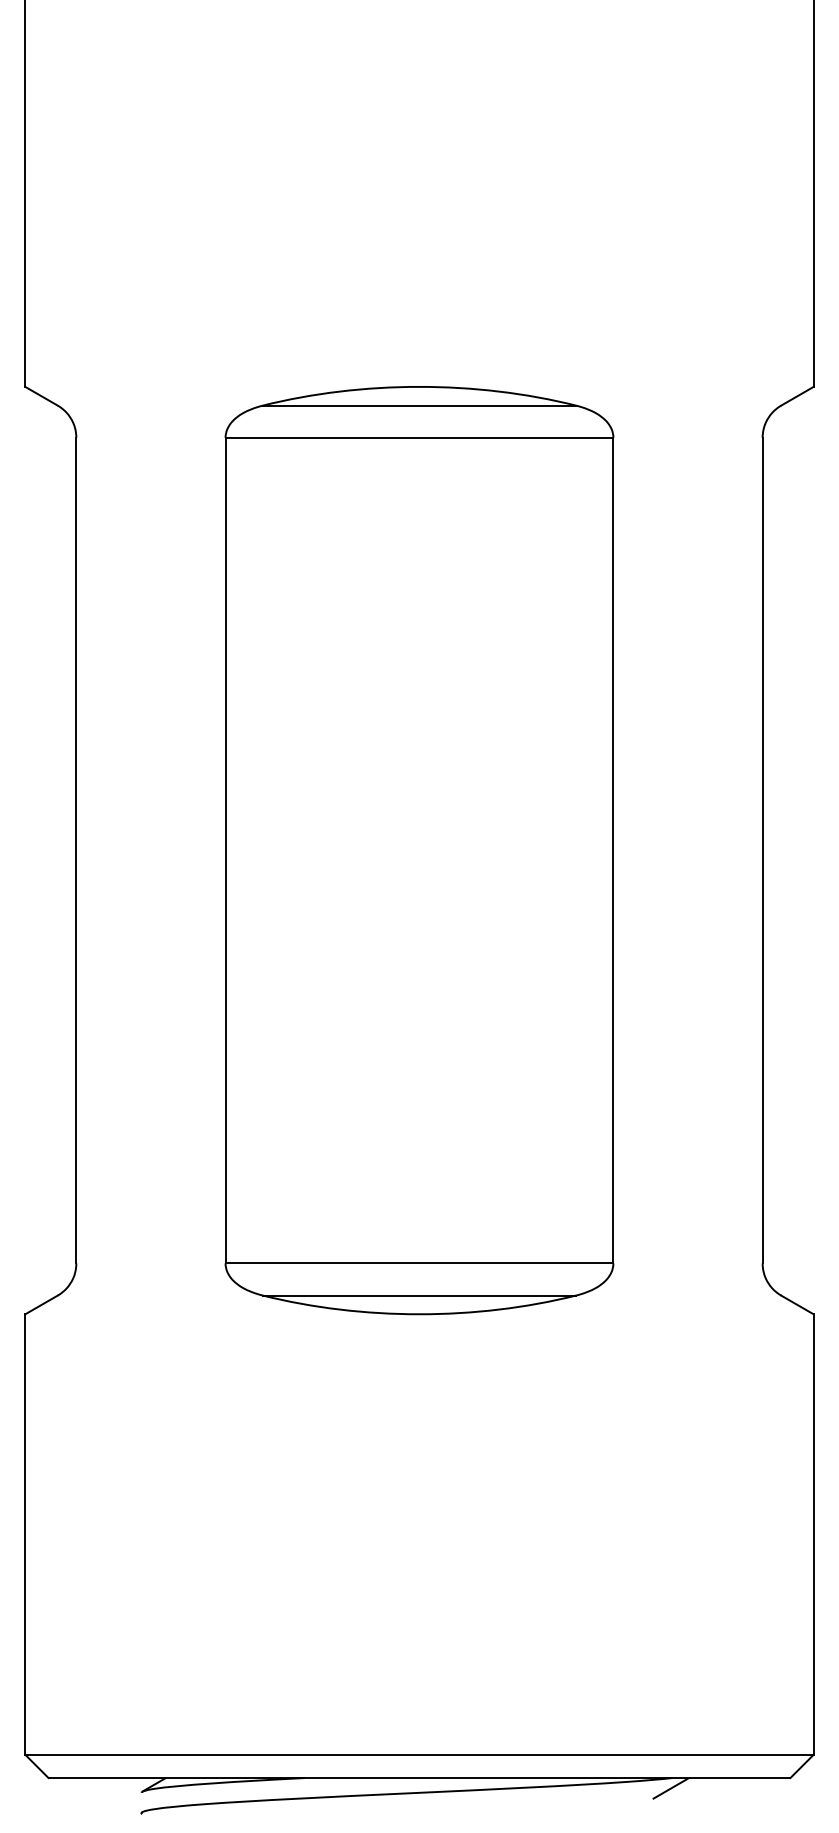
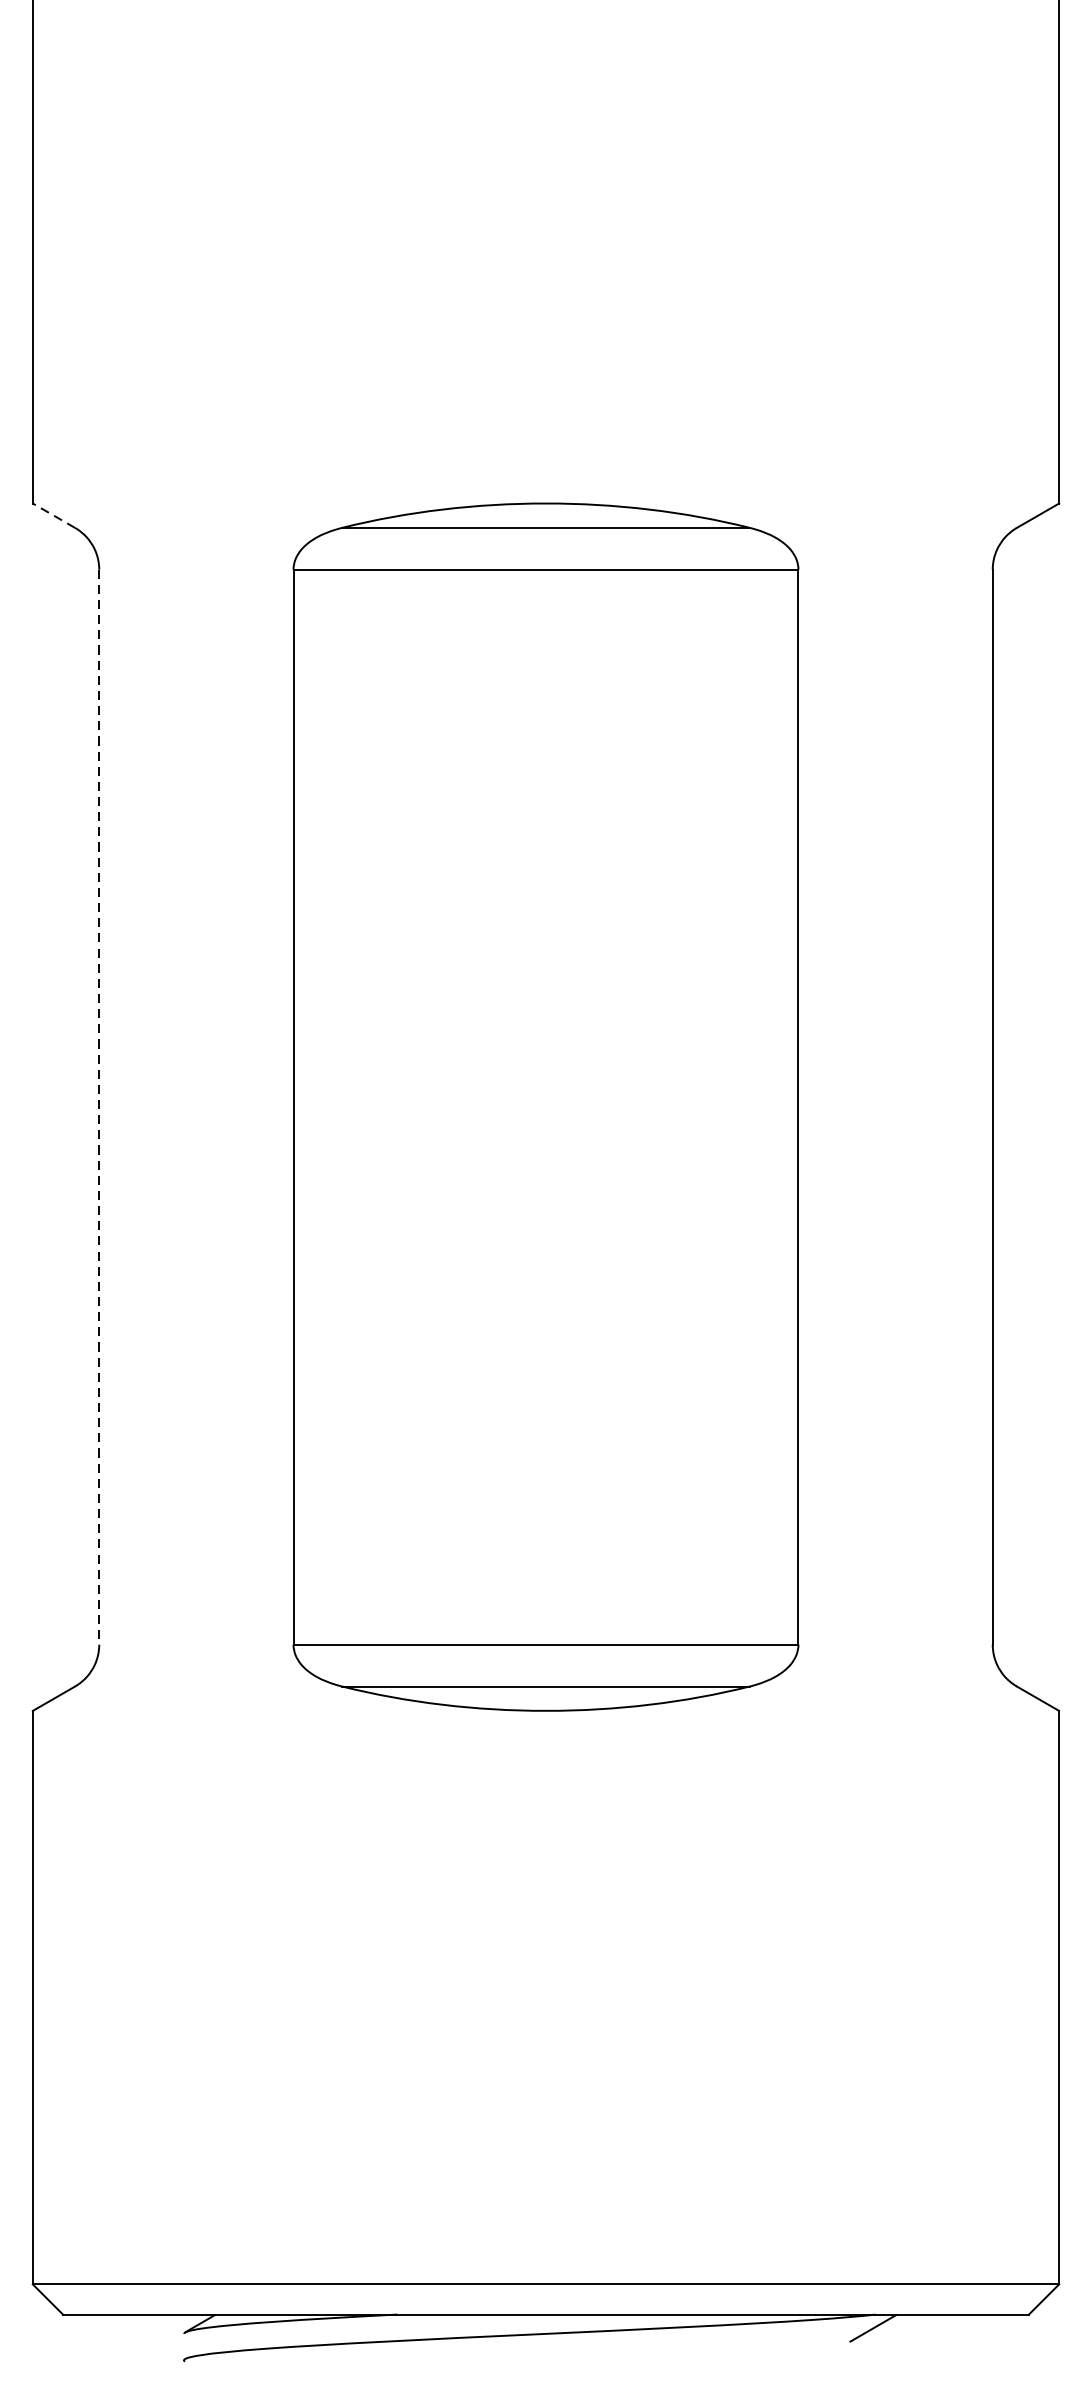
line: (41, 396) -> (53, 516), solid -> dashed
line: (76, 850) -> (99, 1107), solid -> dashed

